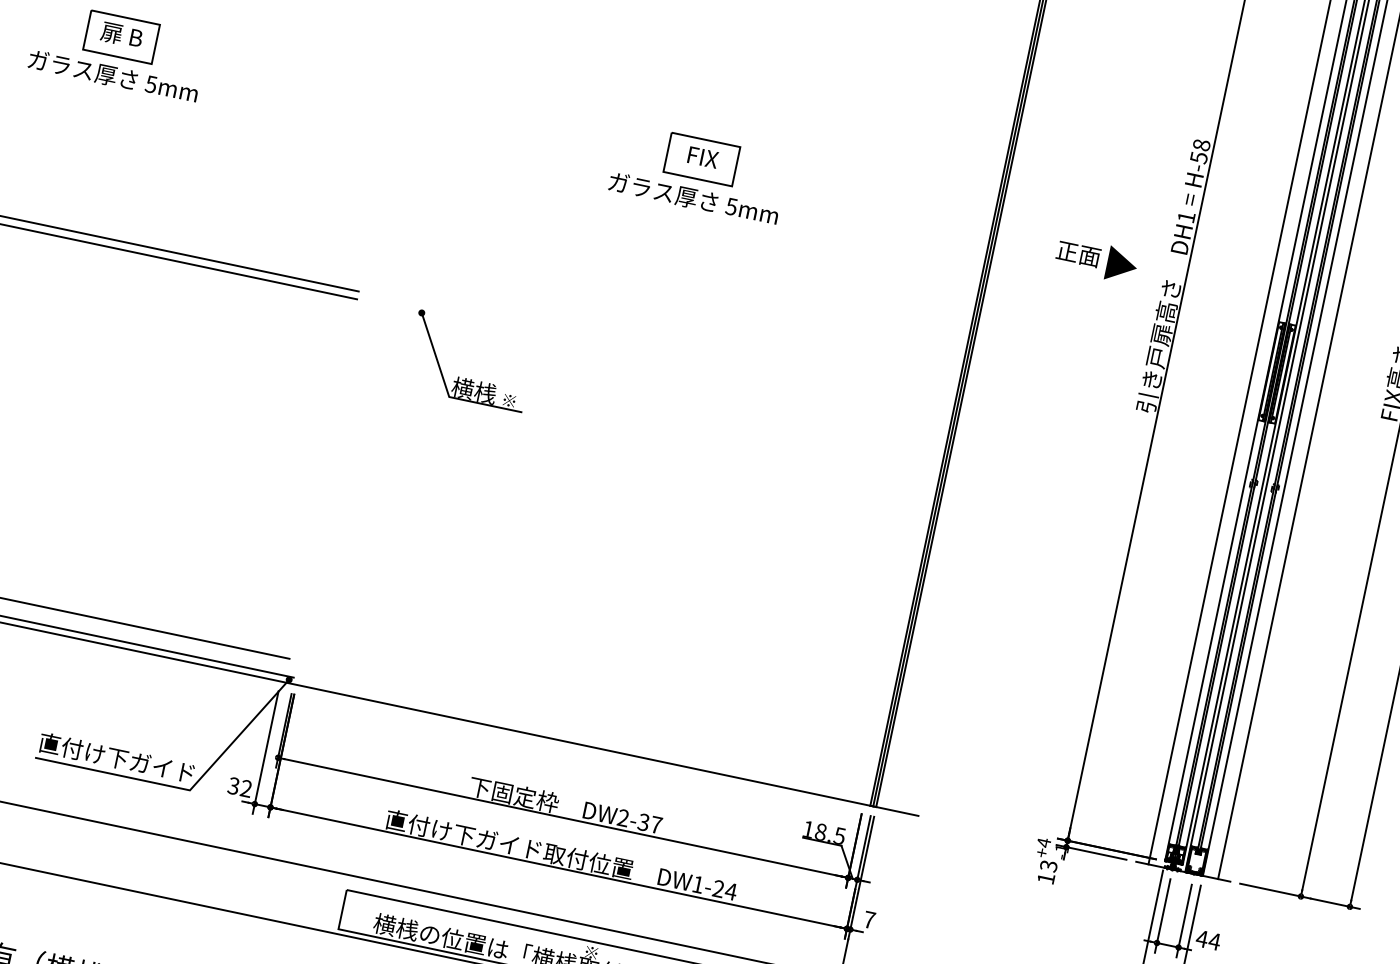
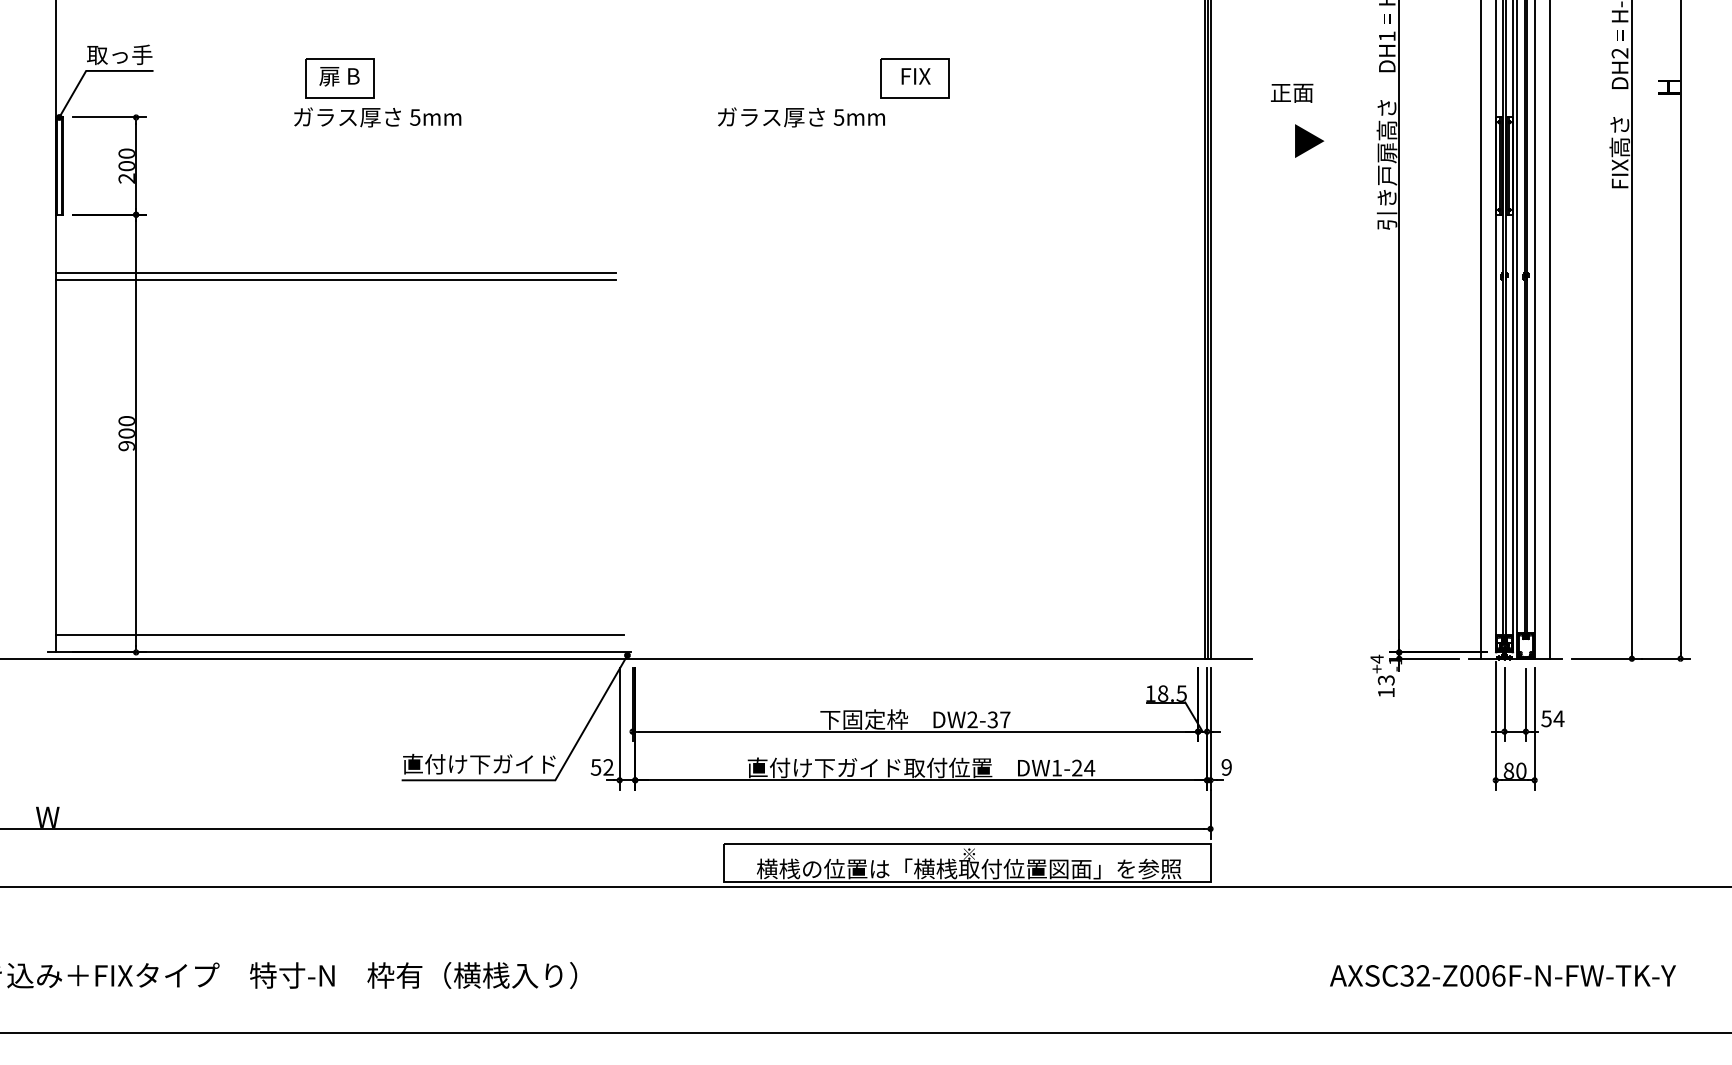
text: (113, 76) -> (377, 117), moved
text: (693, 198) -> (801, 117), moved
part: (1122, 264) -> (1309, 140), moved
part: (466, 378) -> (735, 333), removed
text: (234, 786) -> (596, 767), 32 -> 52
text: (869, 920) -> (1226, 767), 7 -> 9
text: (1202, 938) -> (1546, 718), 44 -> 54

